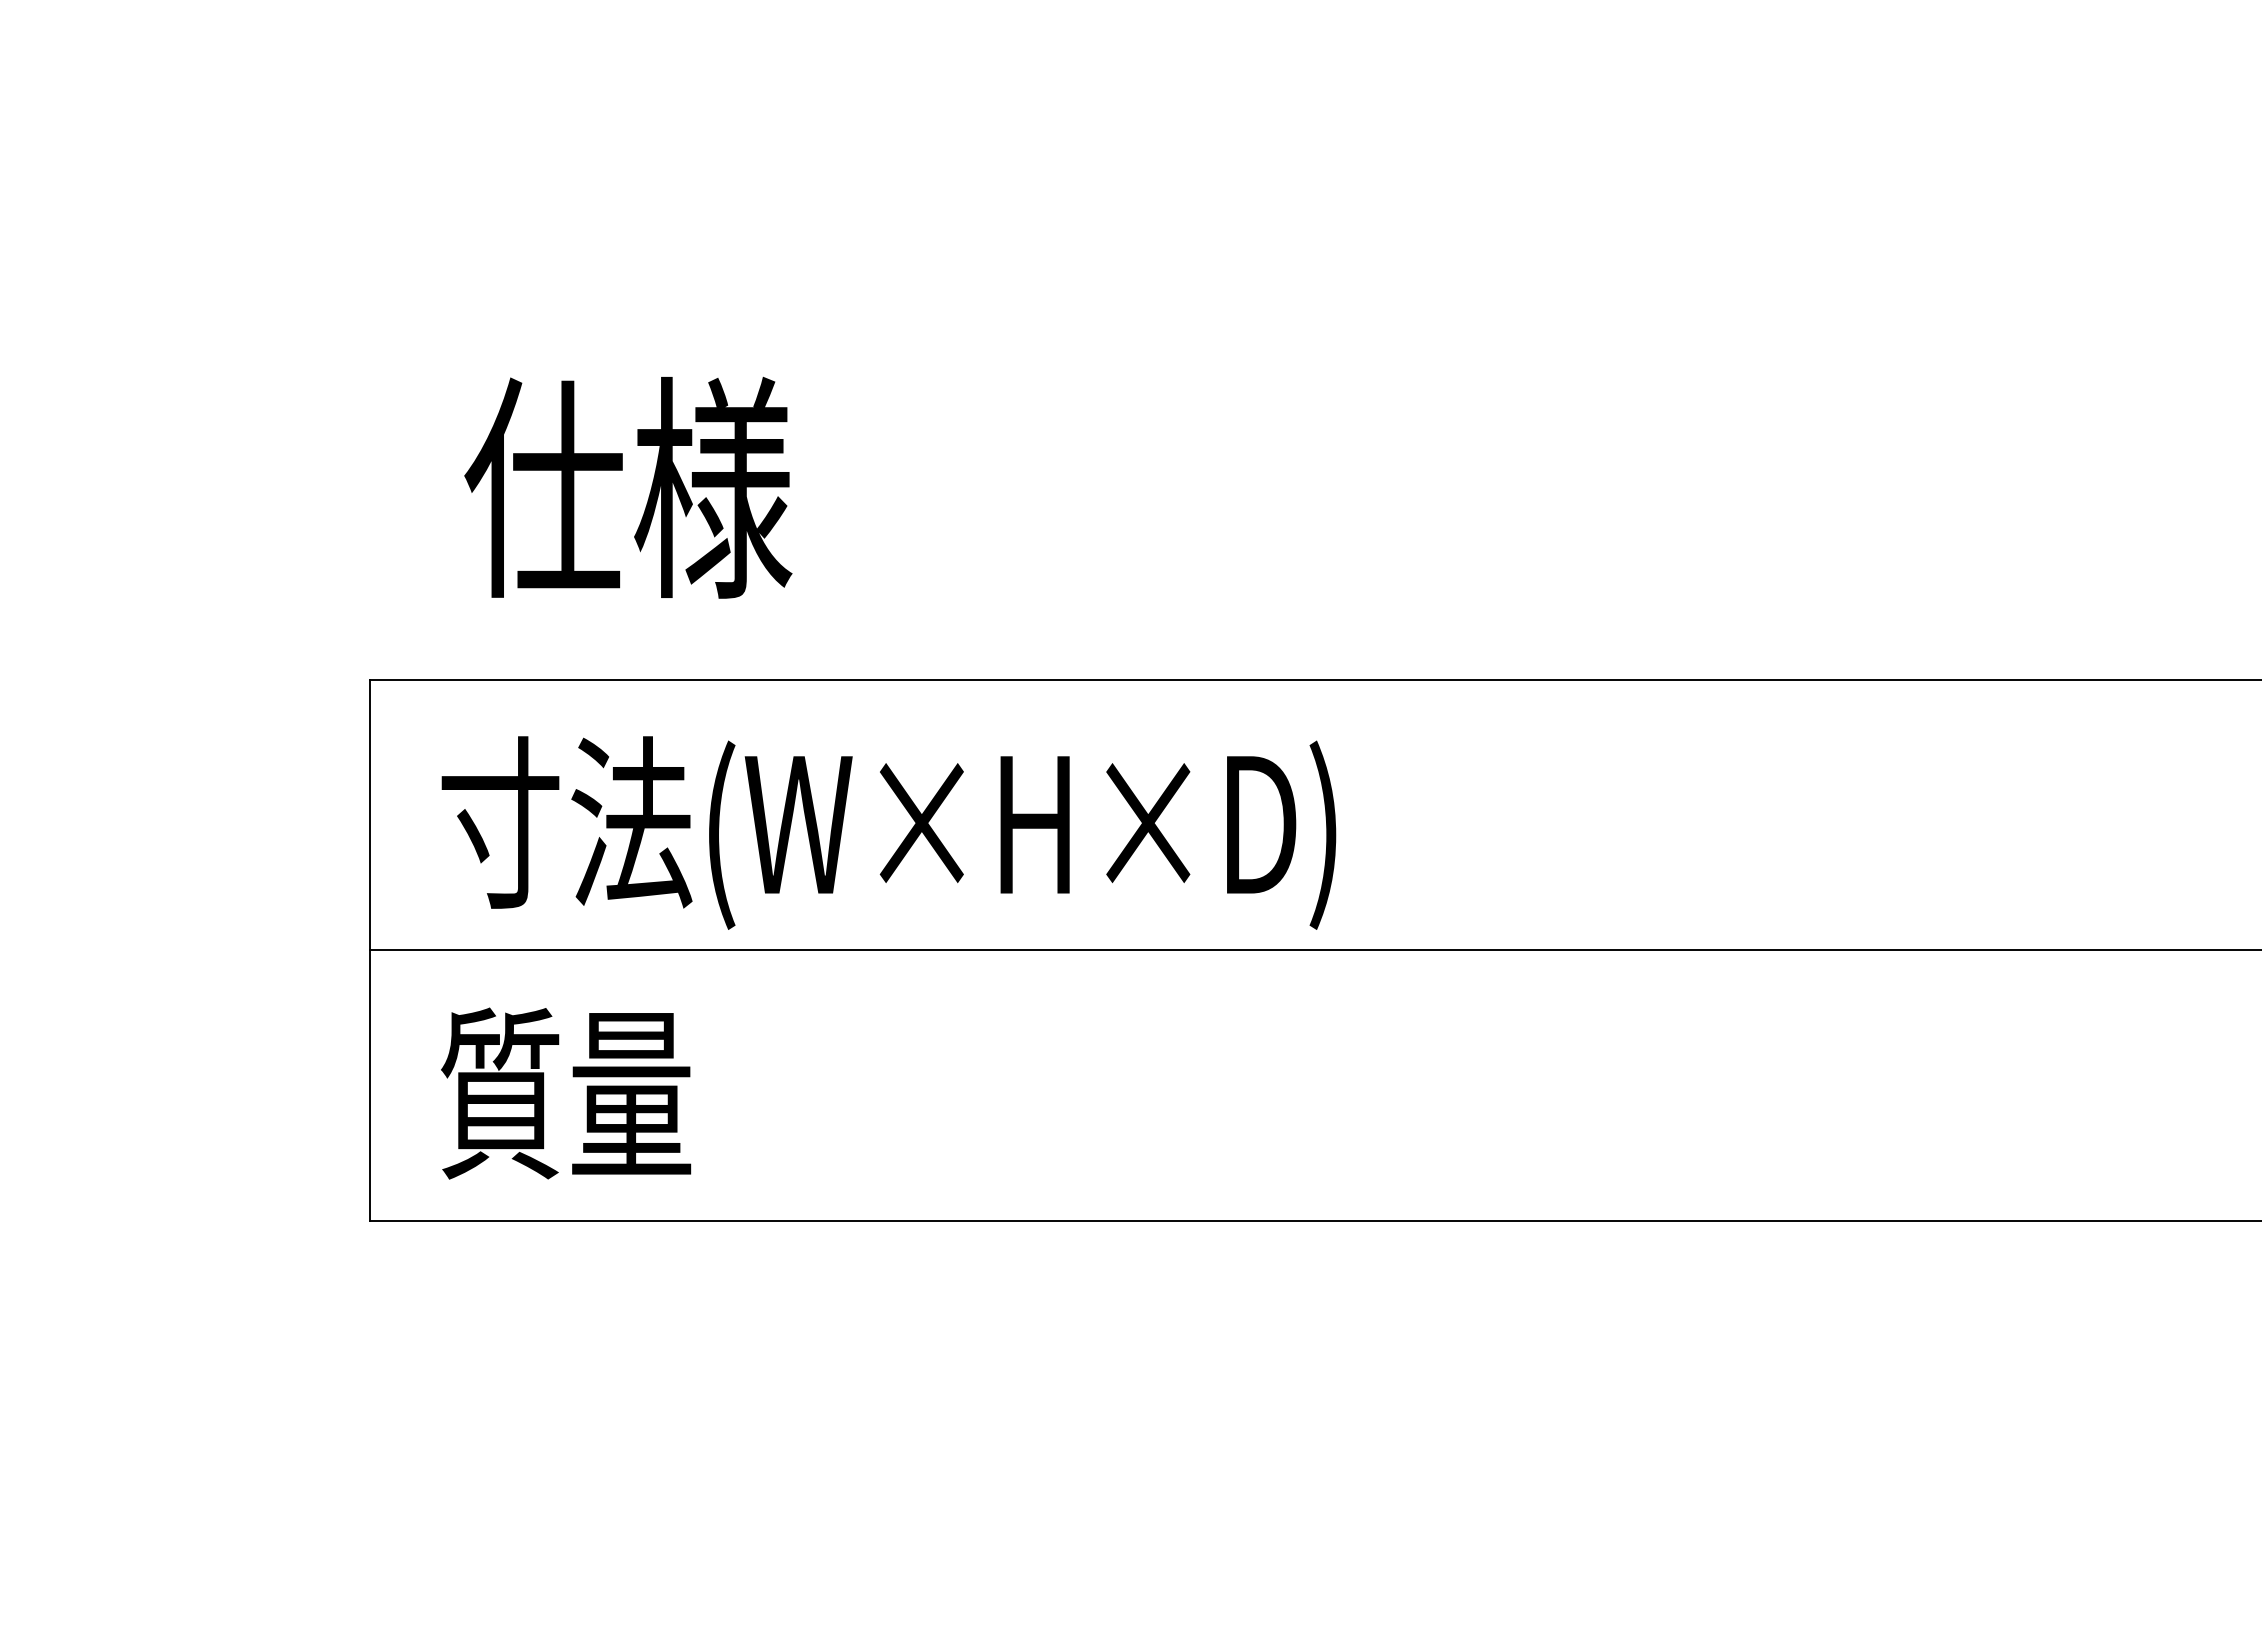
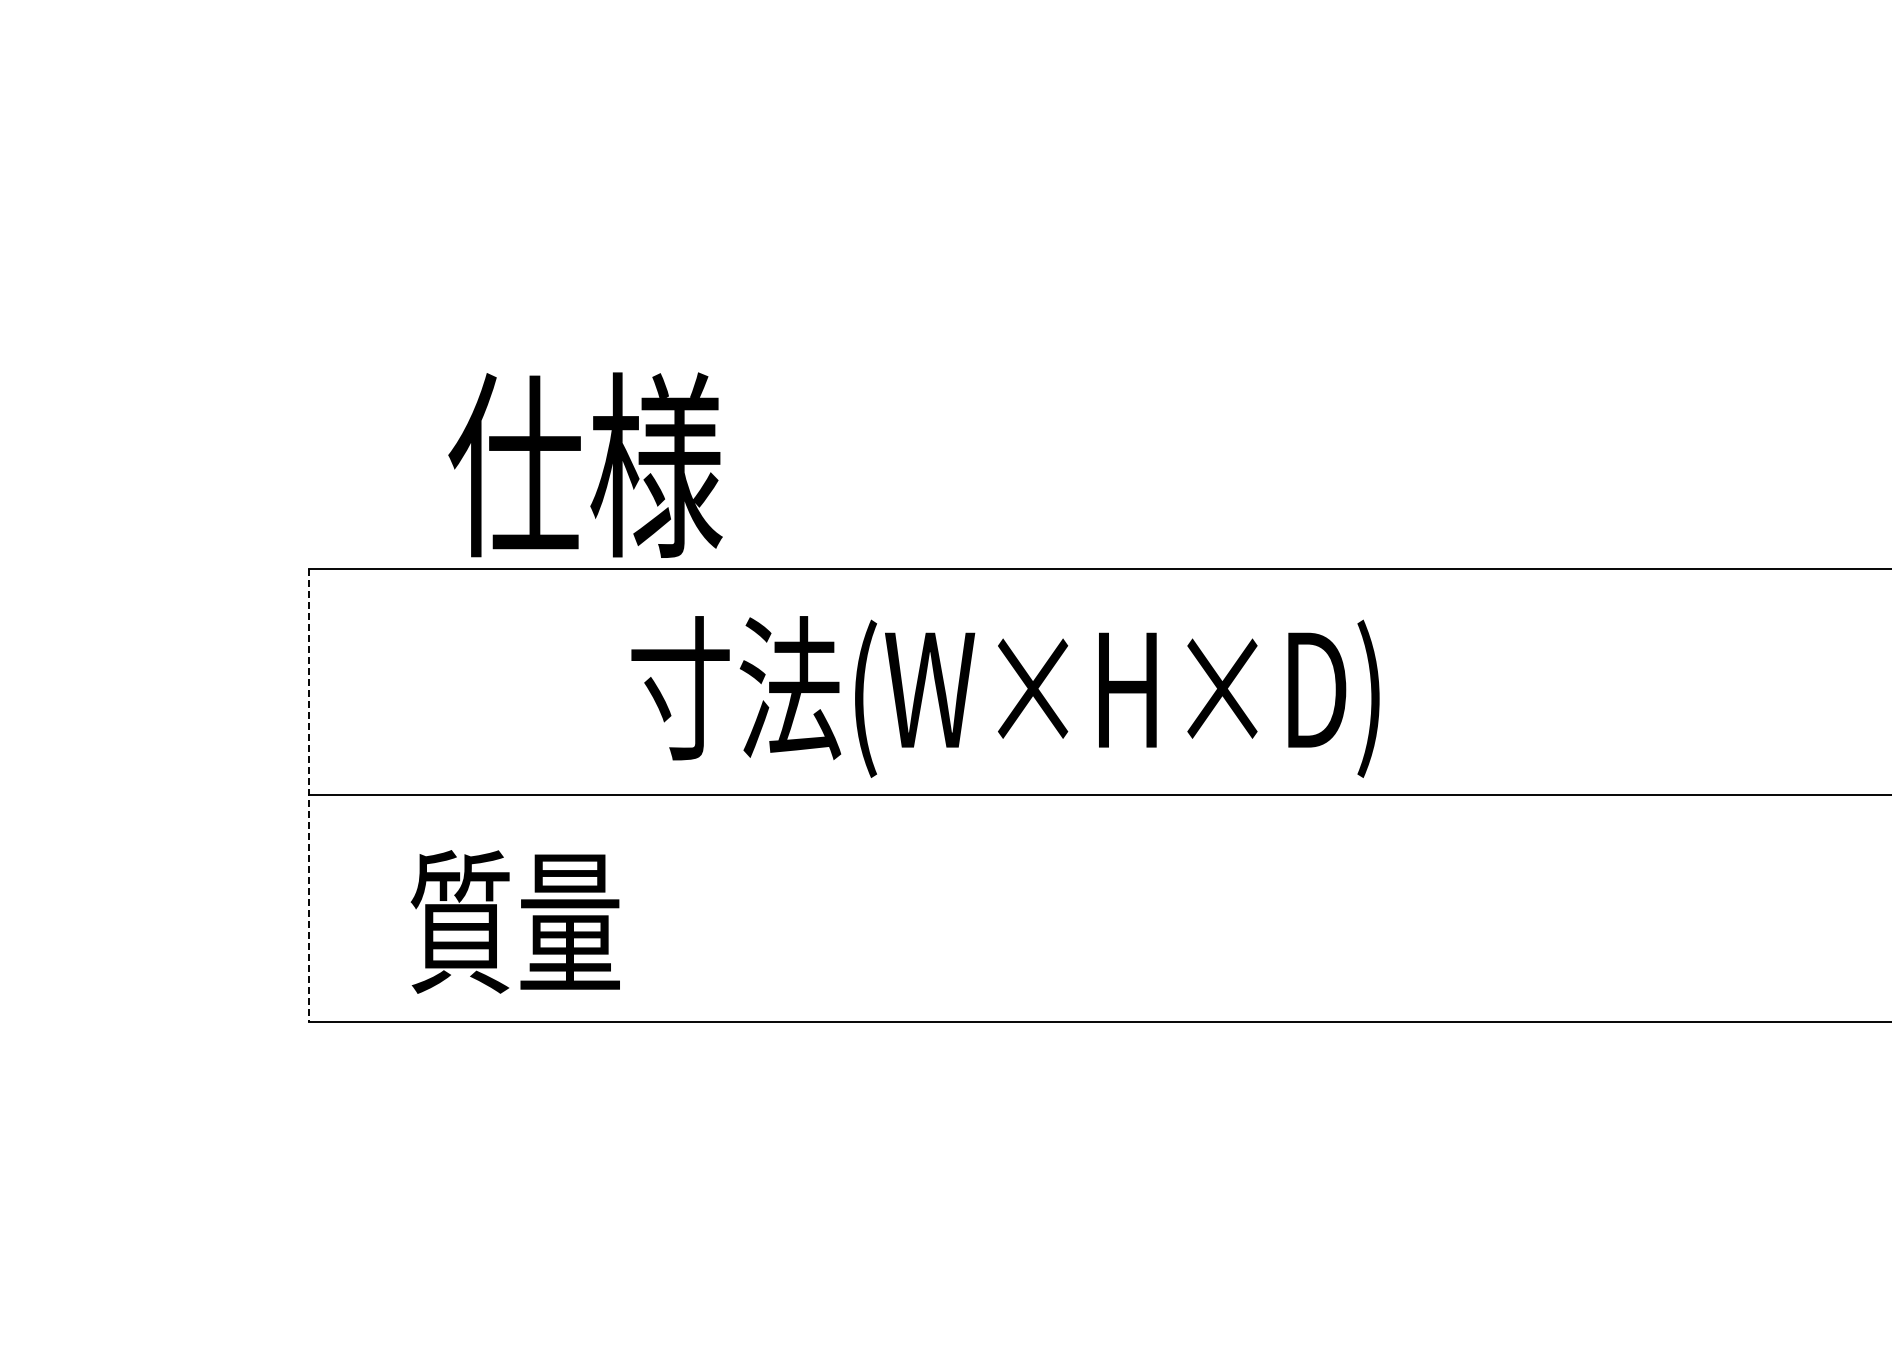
text: (628, 486) -> (585, 464), moved
text: (888, 832) -> (1005, 696), moved
line: (370, 950) -> (309, 795), solid -> dashed
text: (564, 1093) -> (514, 921), moved

